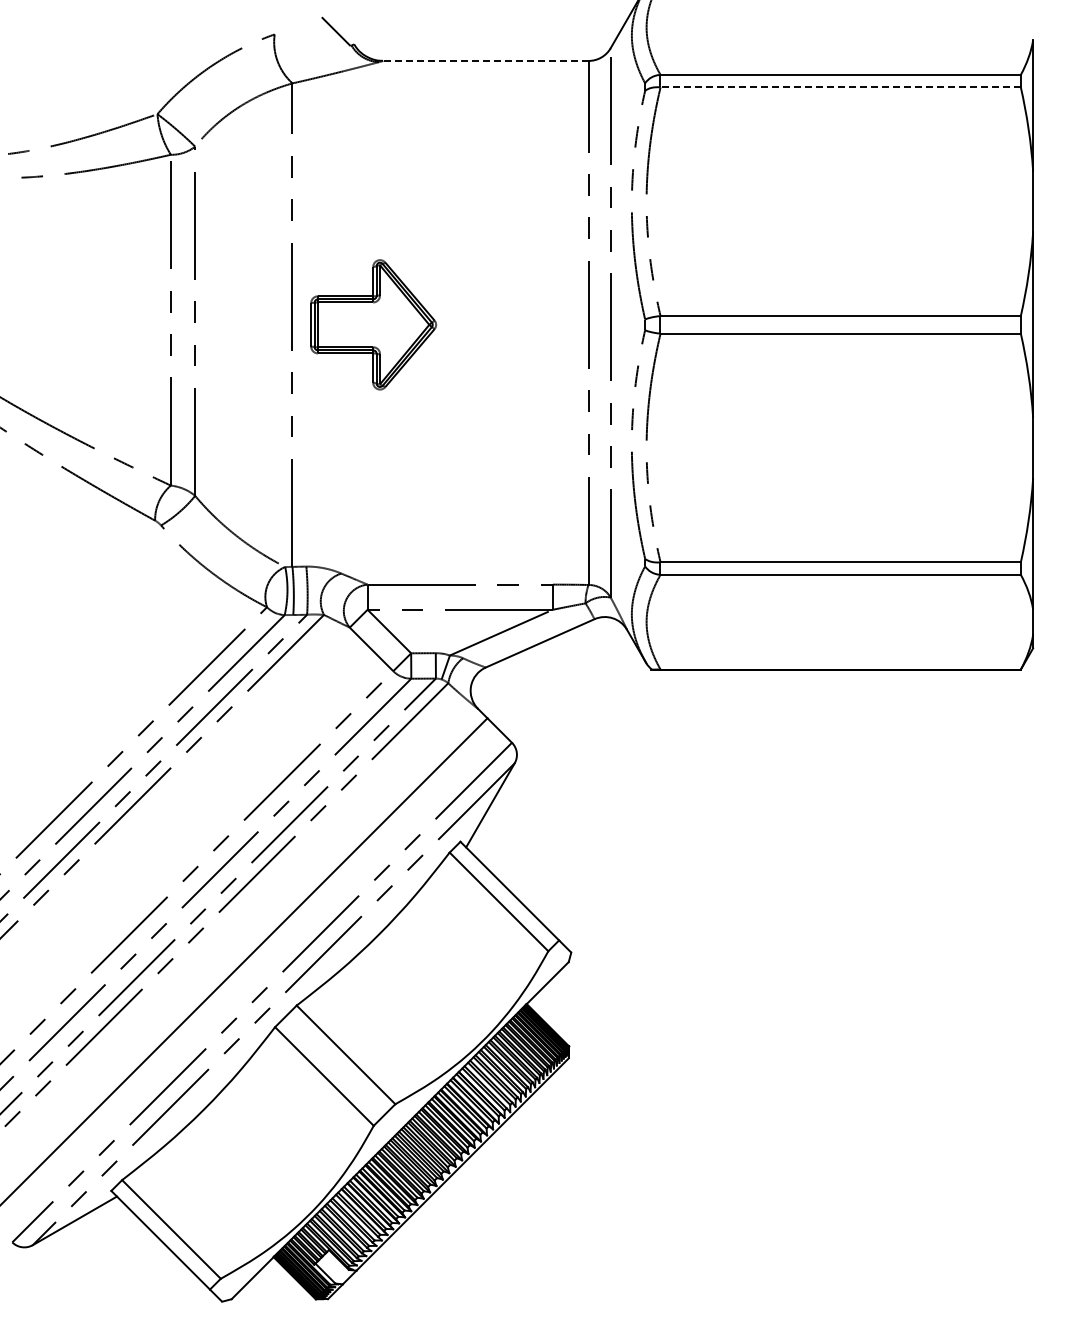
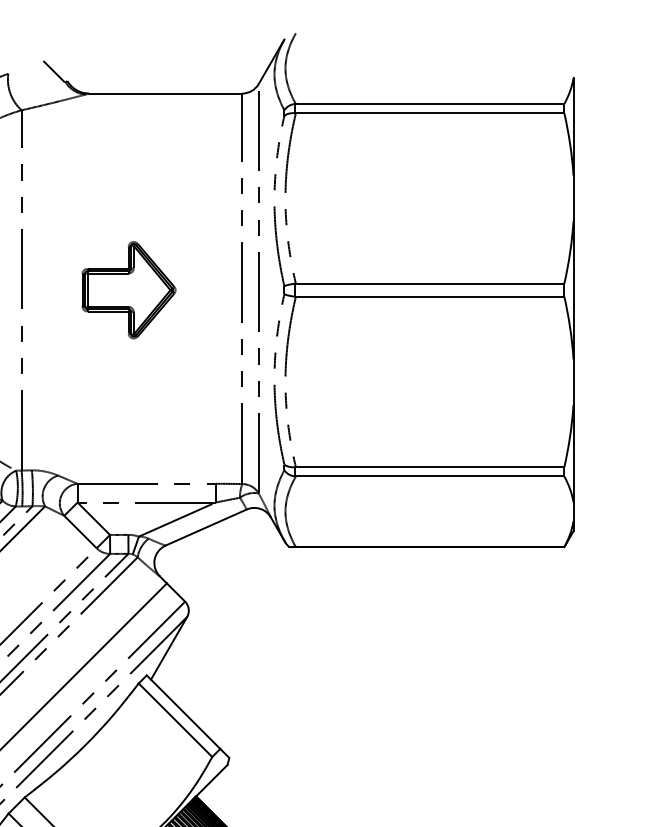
line: (485, 60) -> (165, 93), dashed -> solid
line: (840, 87) -> (429, 113), dashed -> solid
part: (373, 324) -> (128, 289), moved

